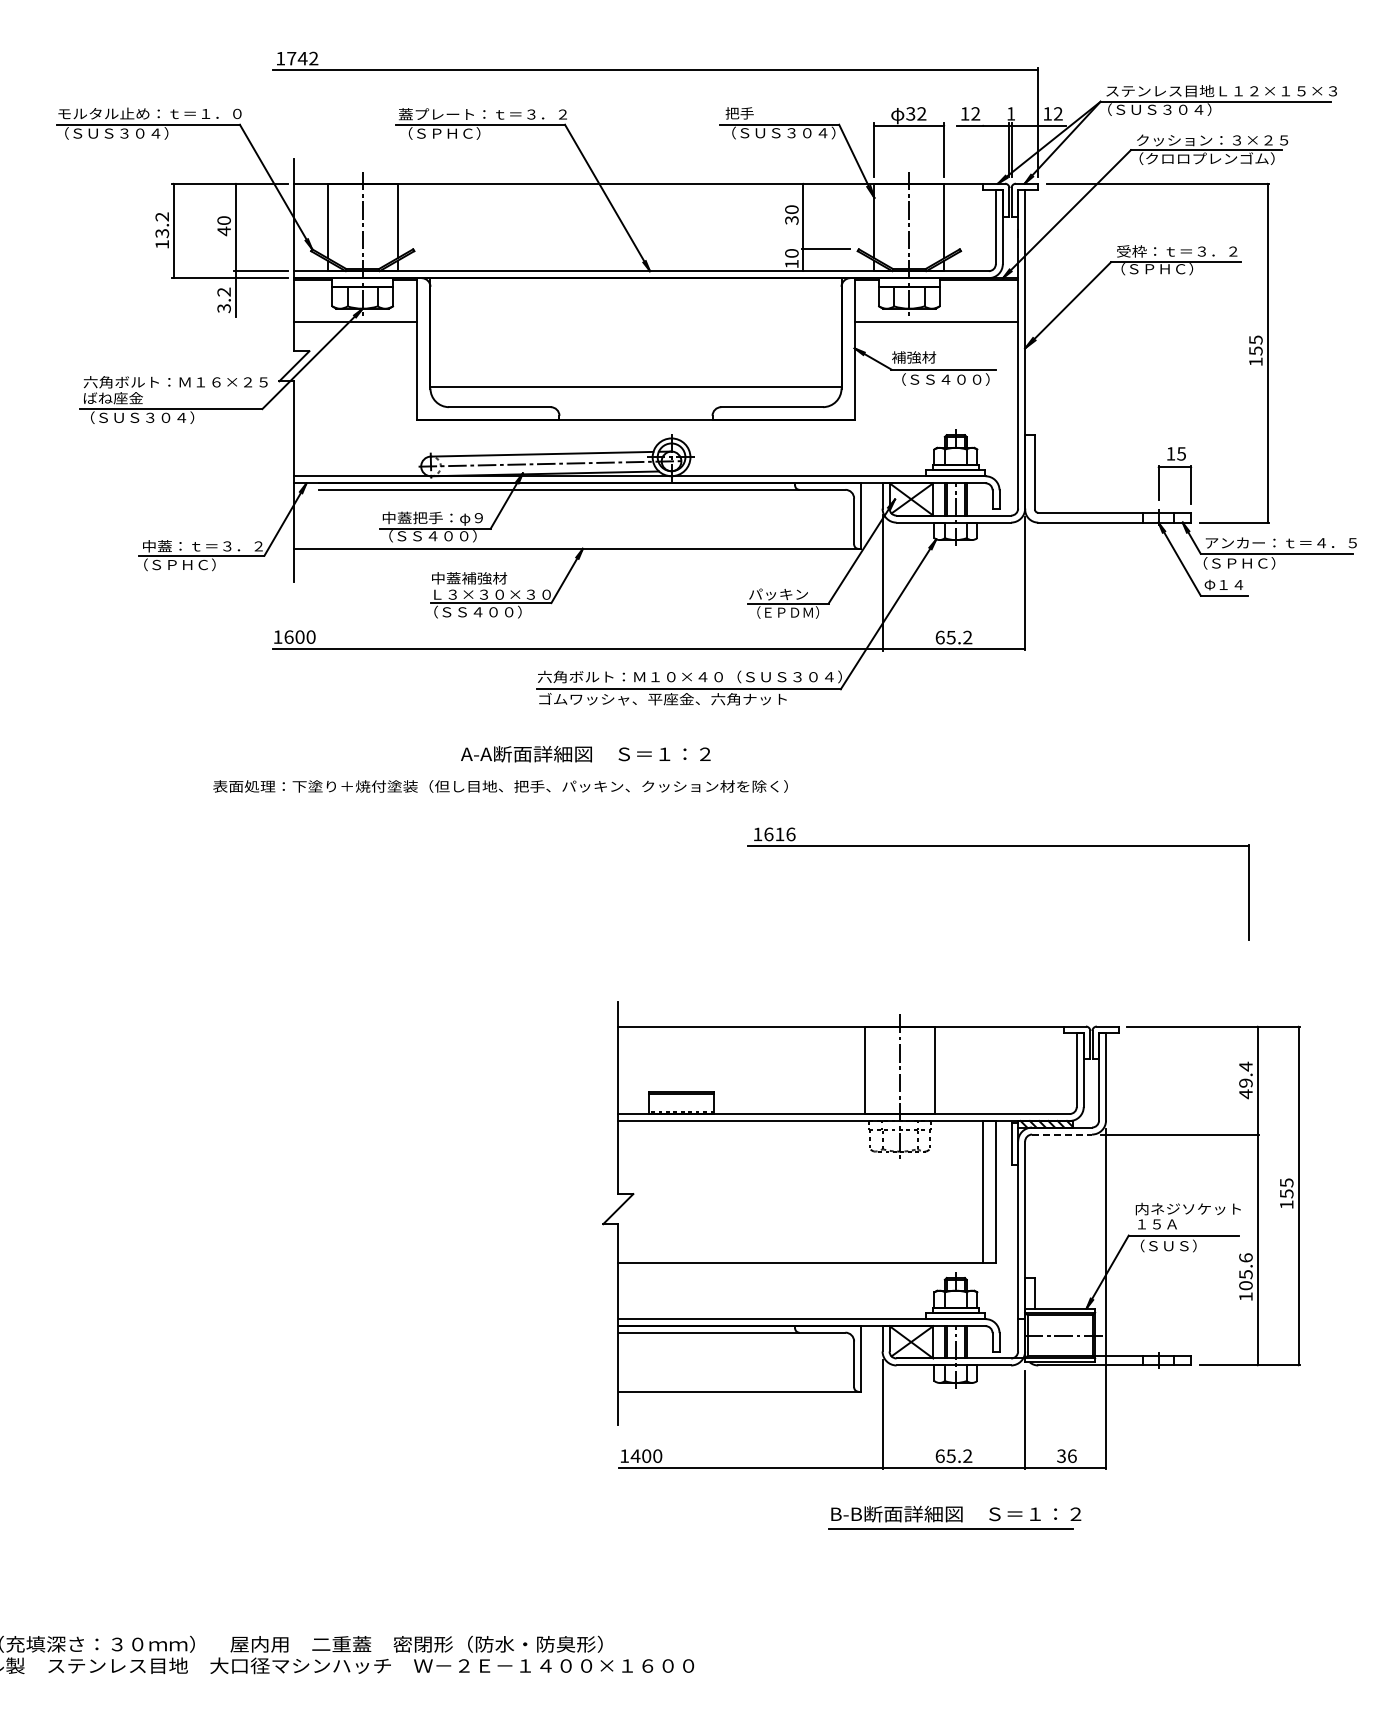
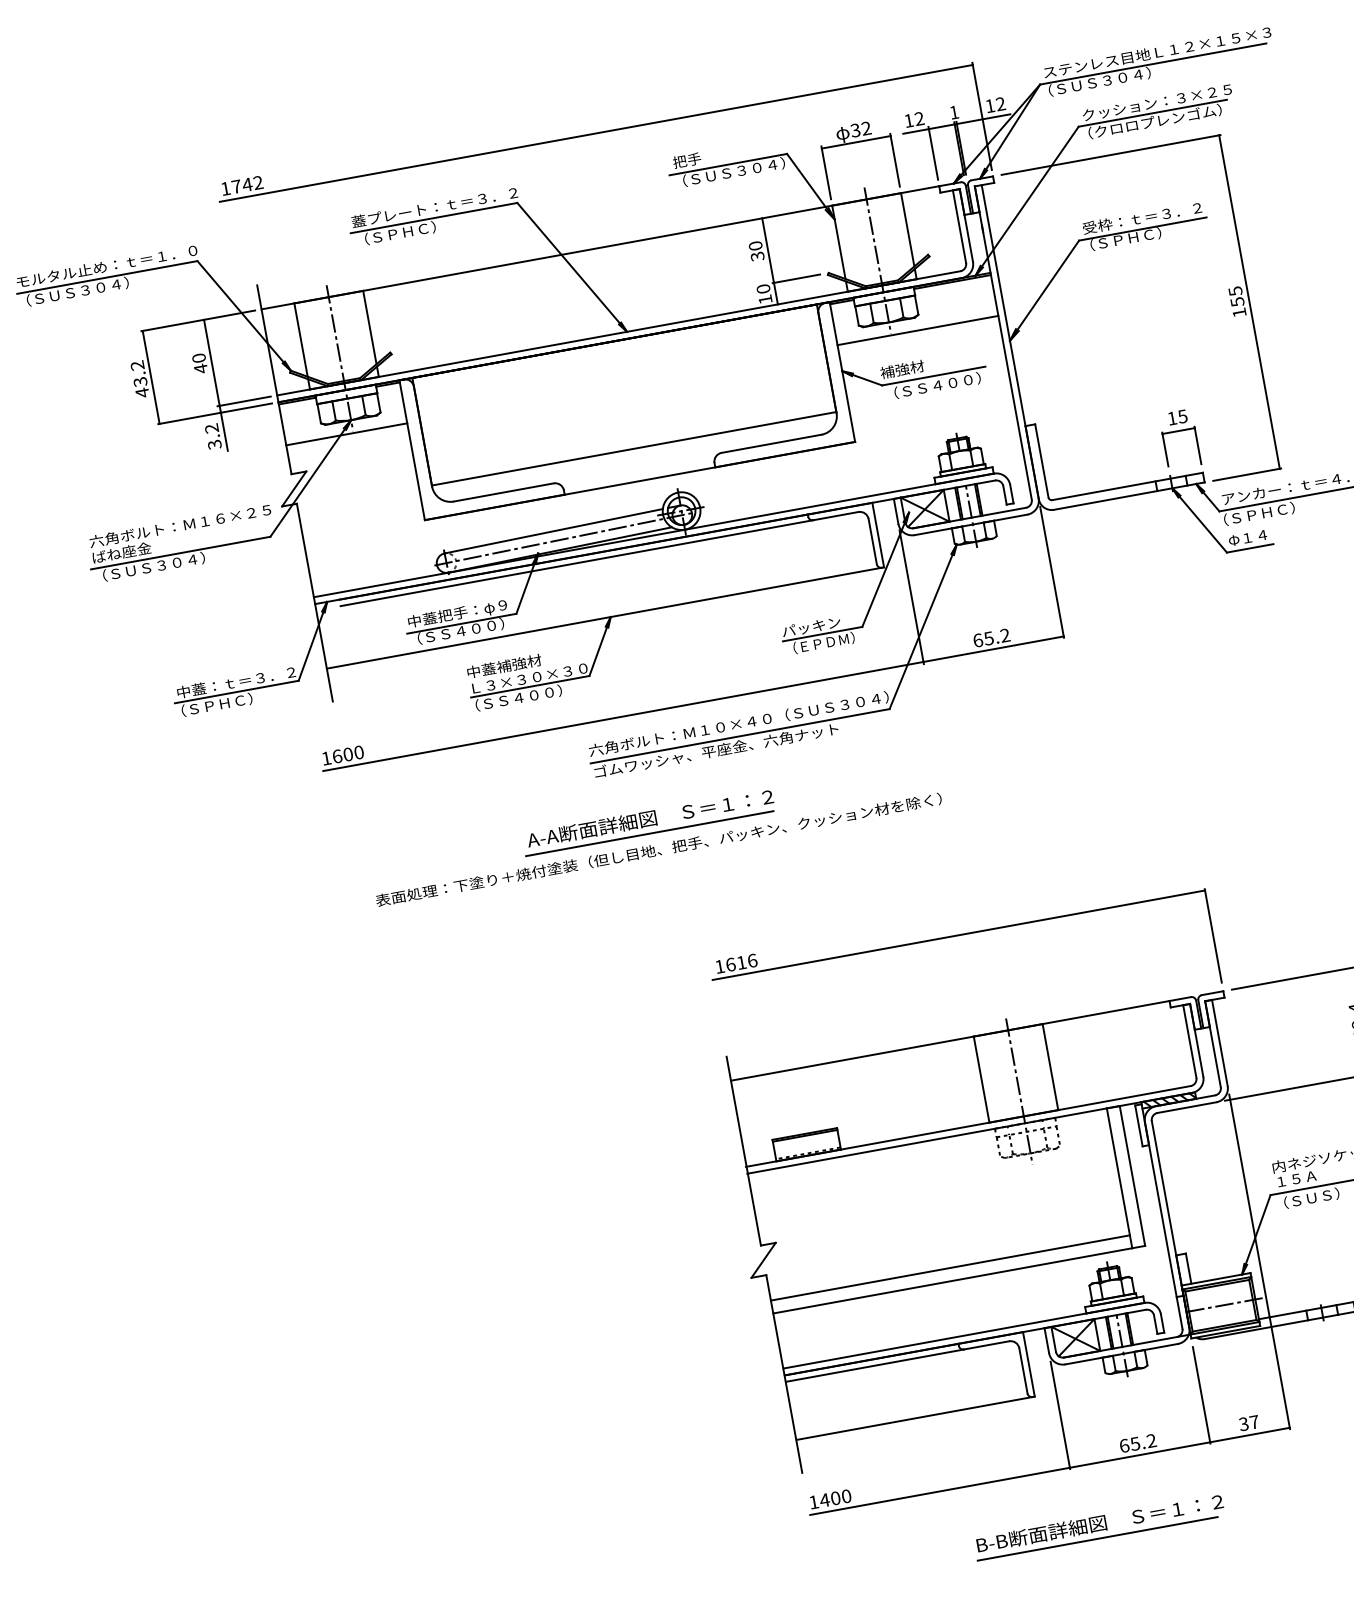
line: (983, 150) -> (933, 153), added
text: (161, 244) -> (141, 392), 13.2 -> 43.2
line: (582, 768) -> (649, 833), added
text: (500, 786) -> (658, 849), moved
part: (998, 846) -> (958, 935), moved
line: (1062, 1134) -> (1187, 1107), dashed -> solid
line: (800, 1250) -> (950, 1268), added
text: (1072, 1455) -> (1254, 1421), 36 -> 37
part: (954, 1517) -> (1098, 1527), moved

